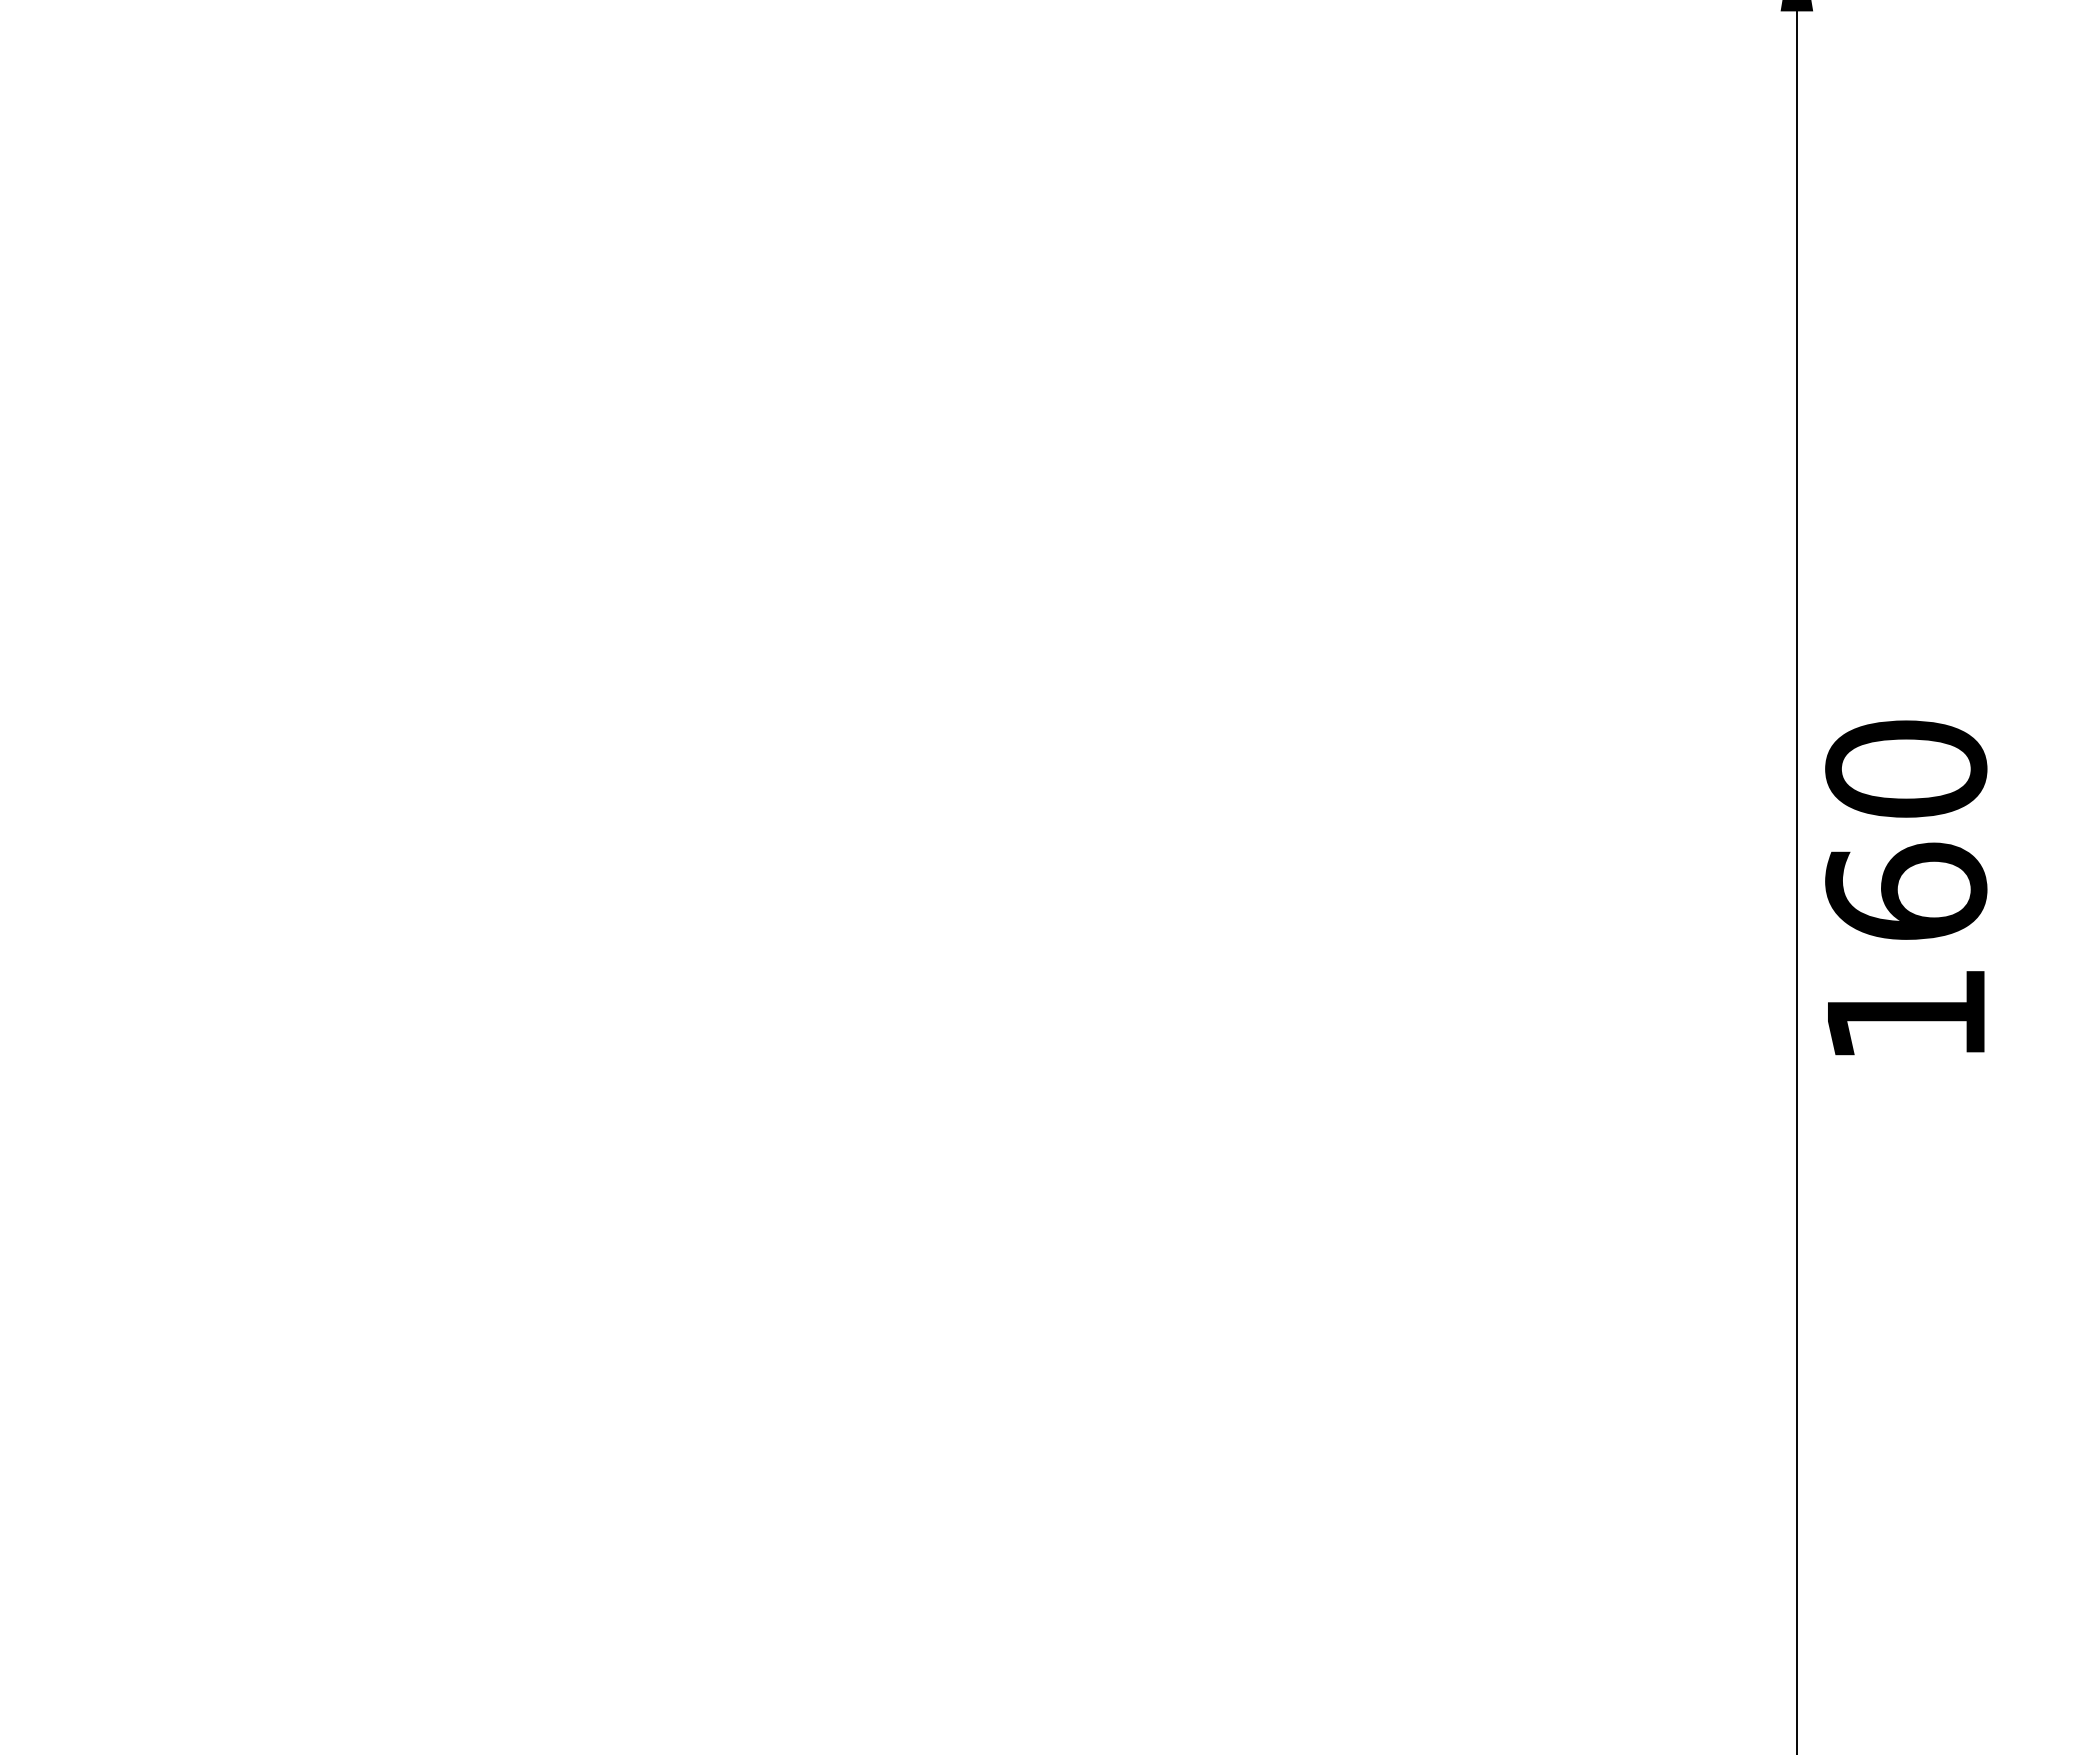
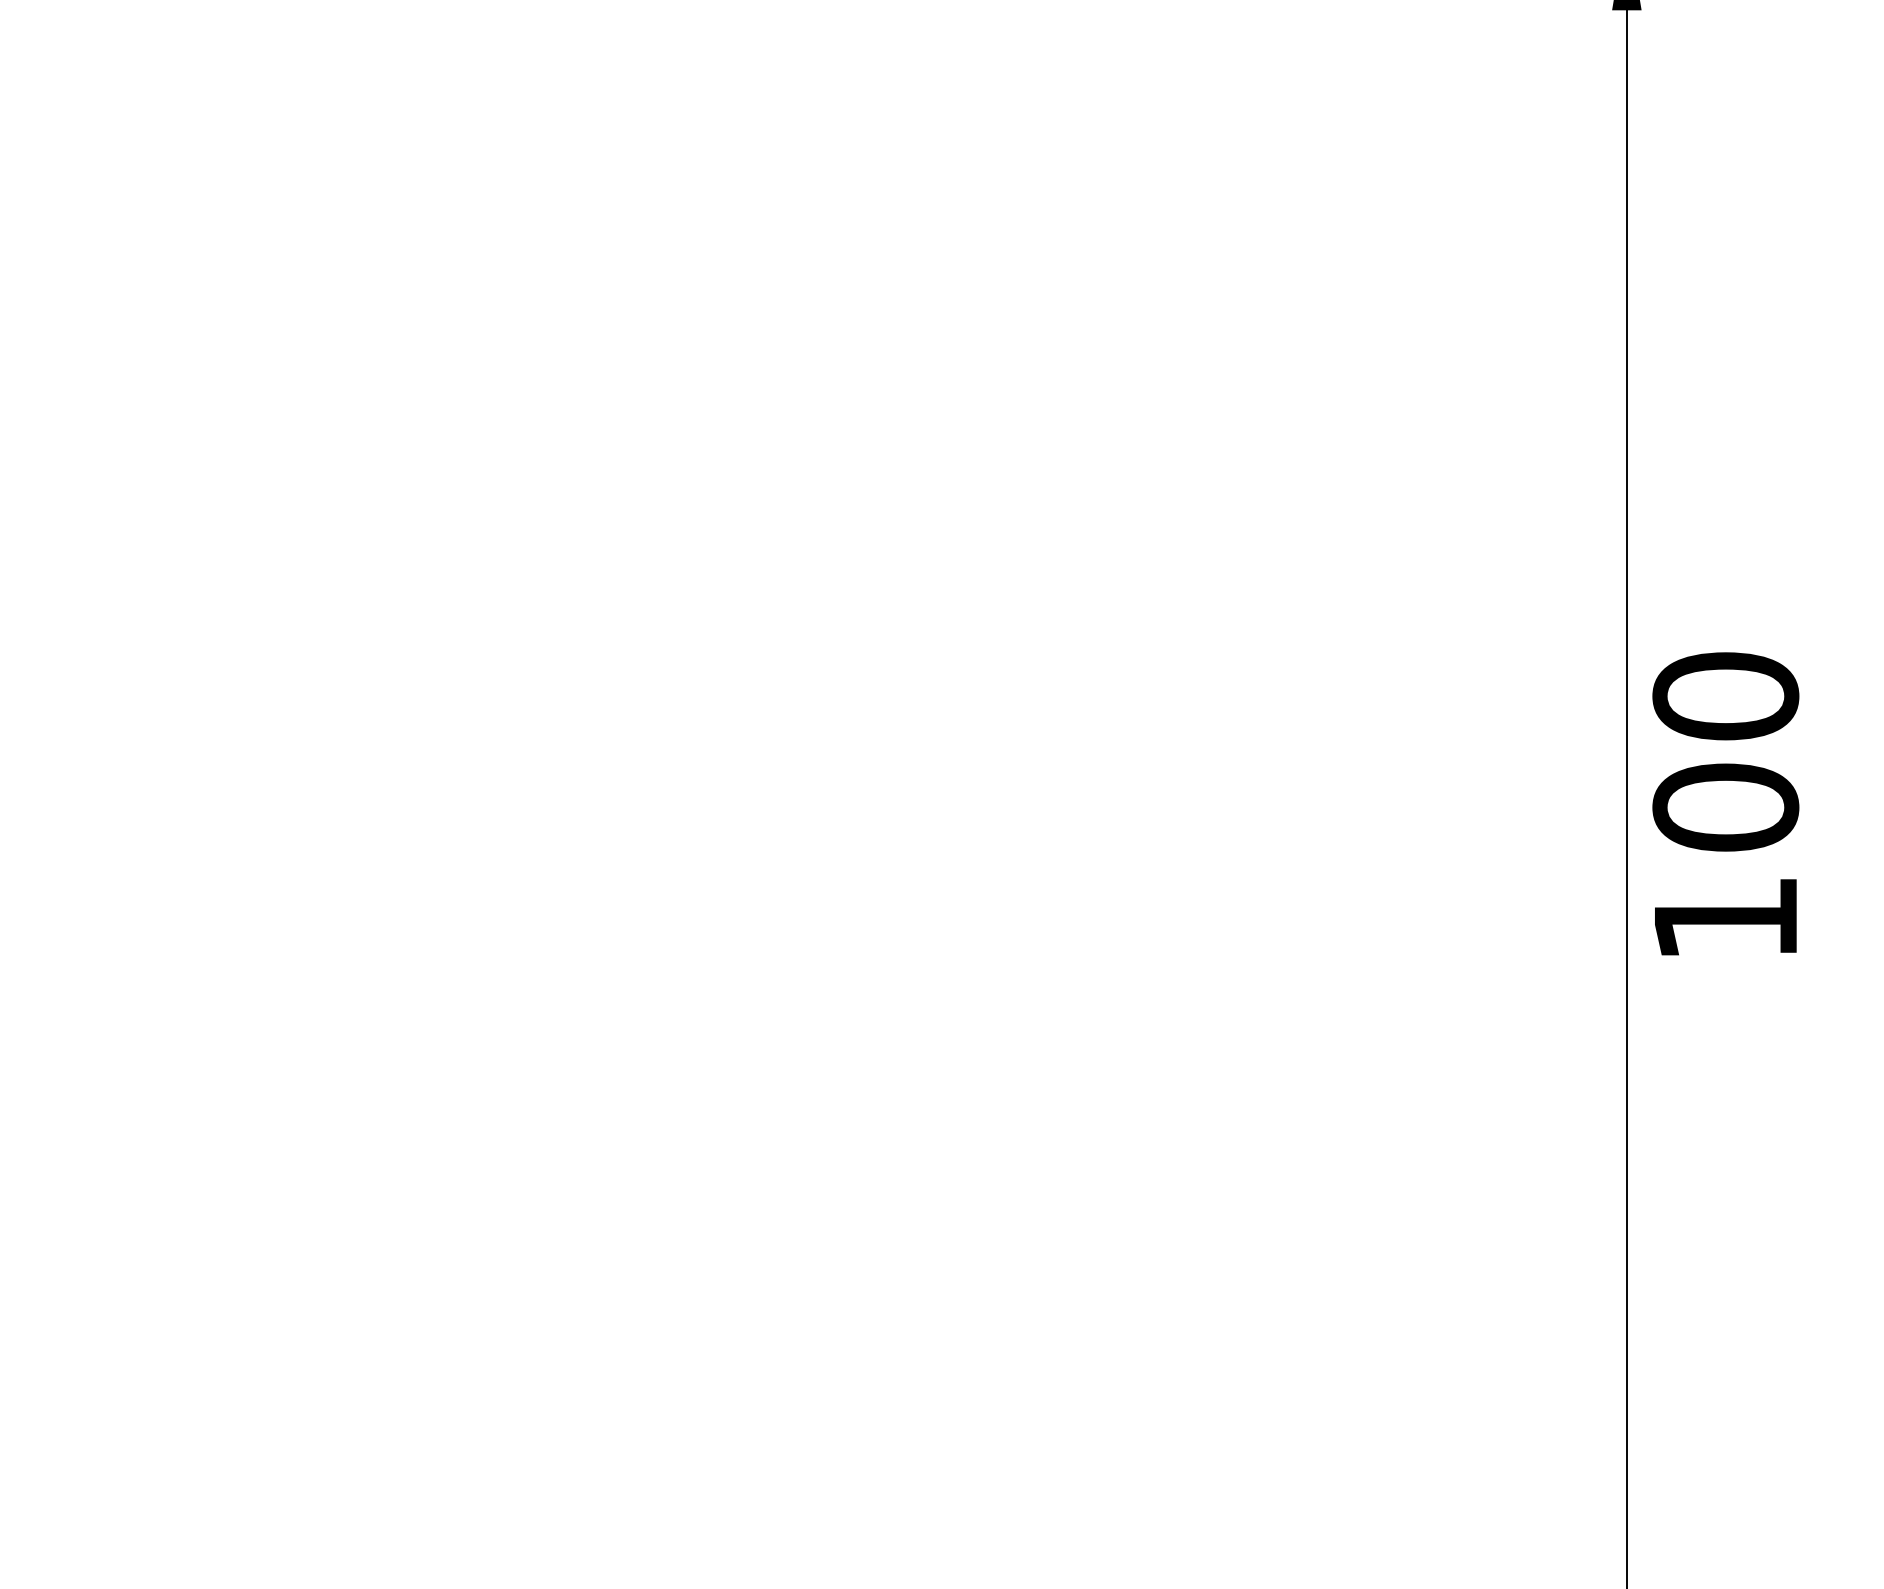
text: (1906, 891) -> (1726, 807), 160 -> 100

